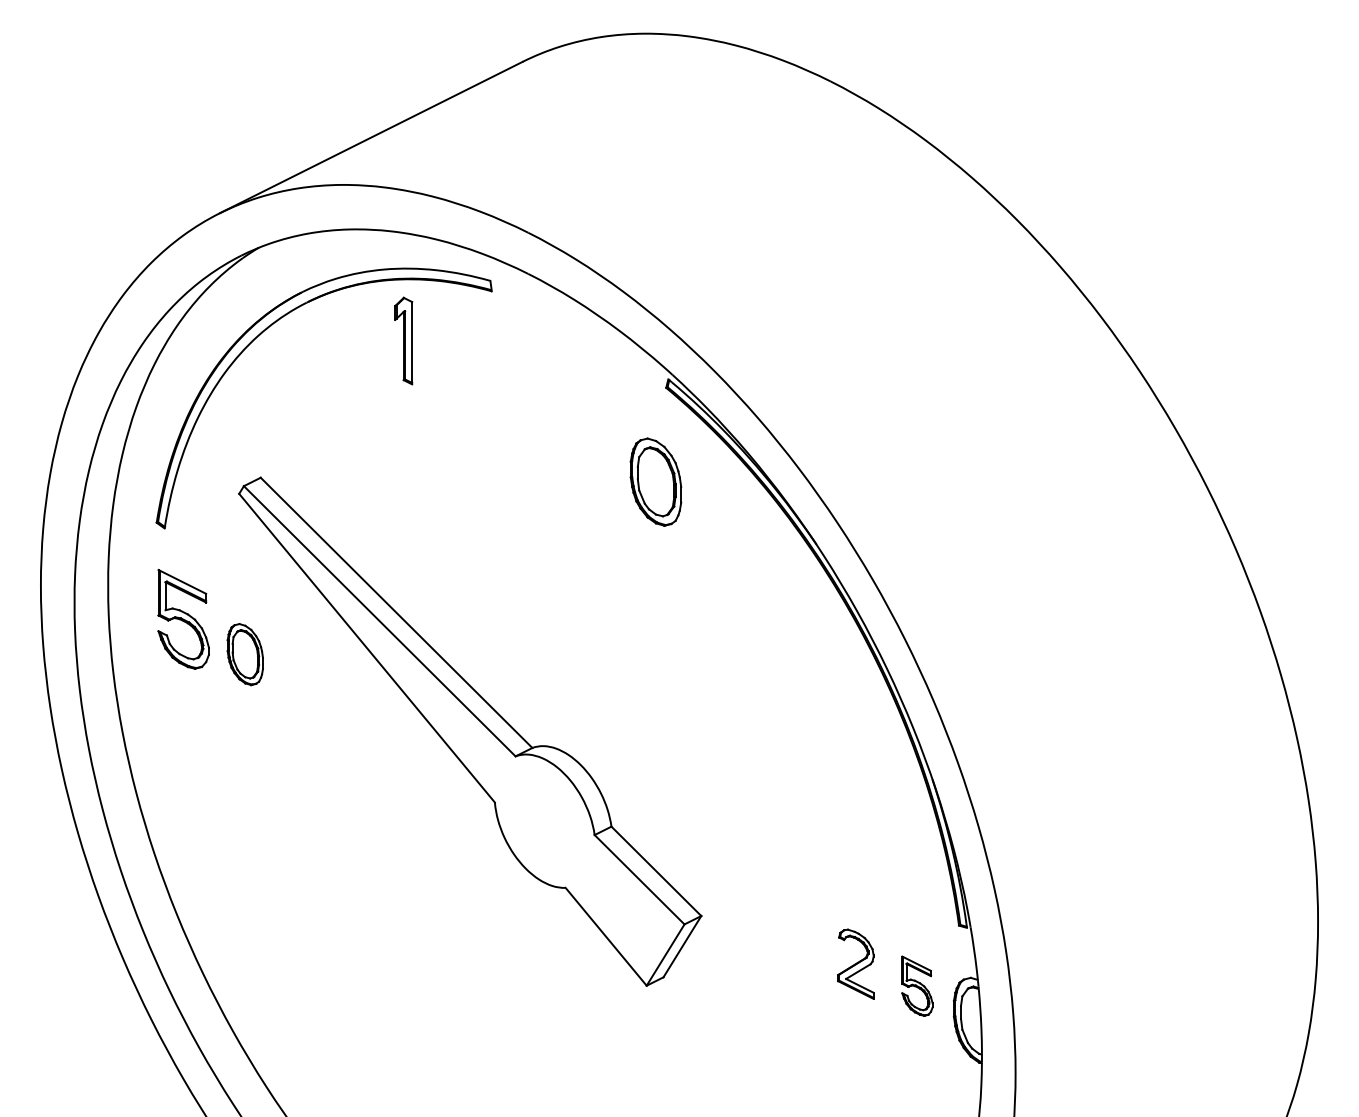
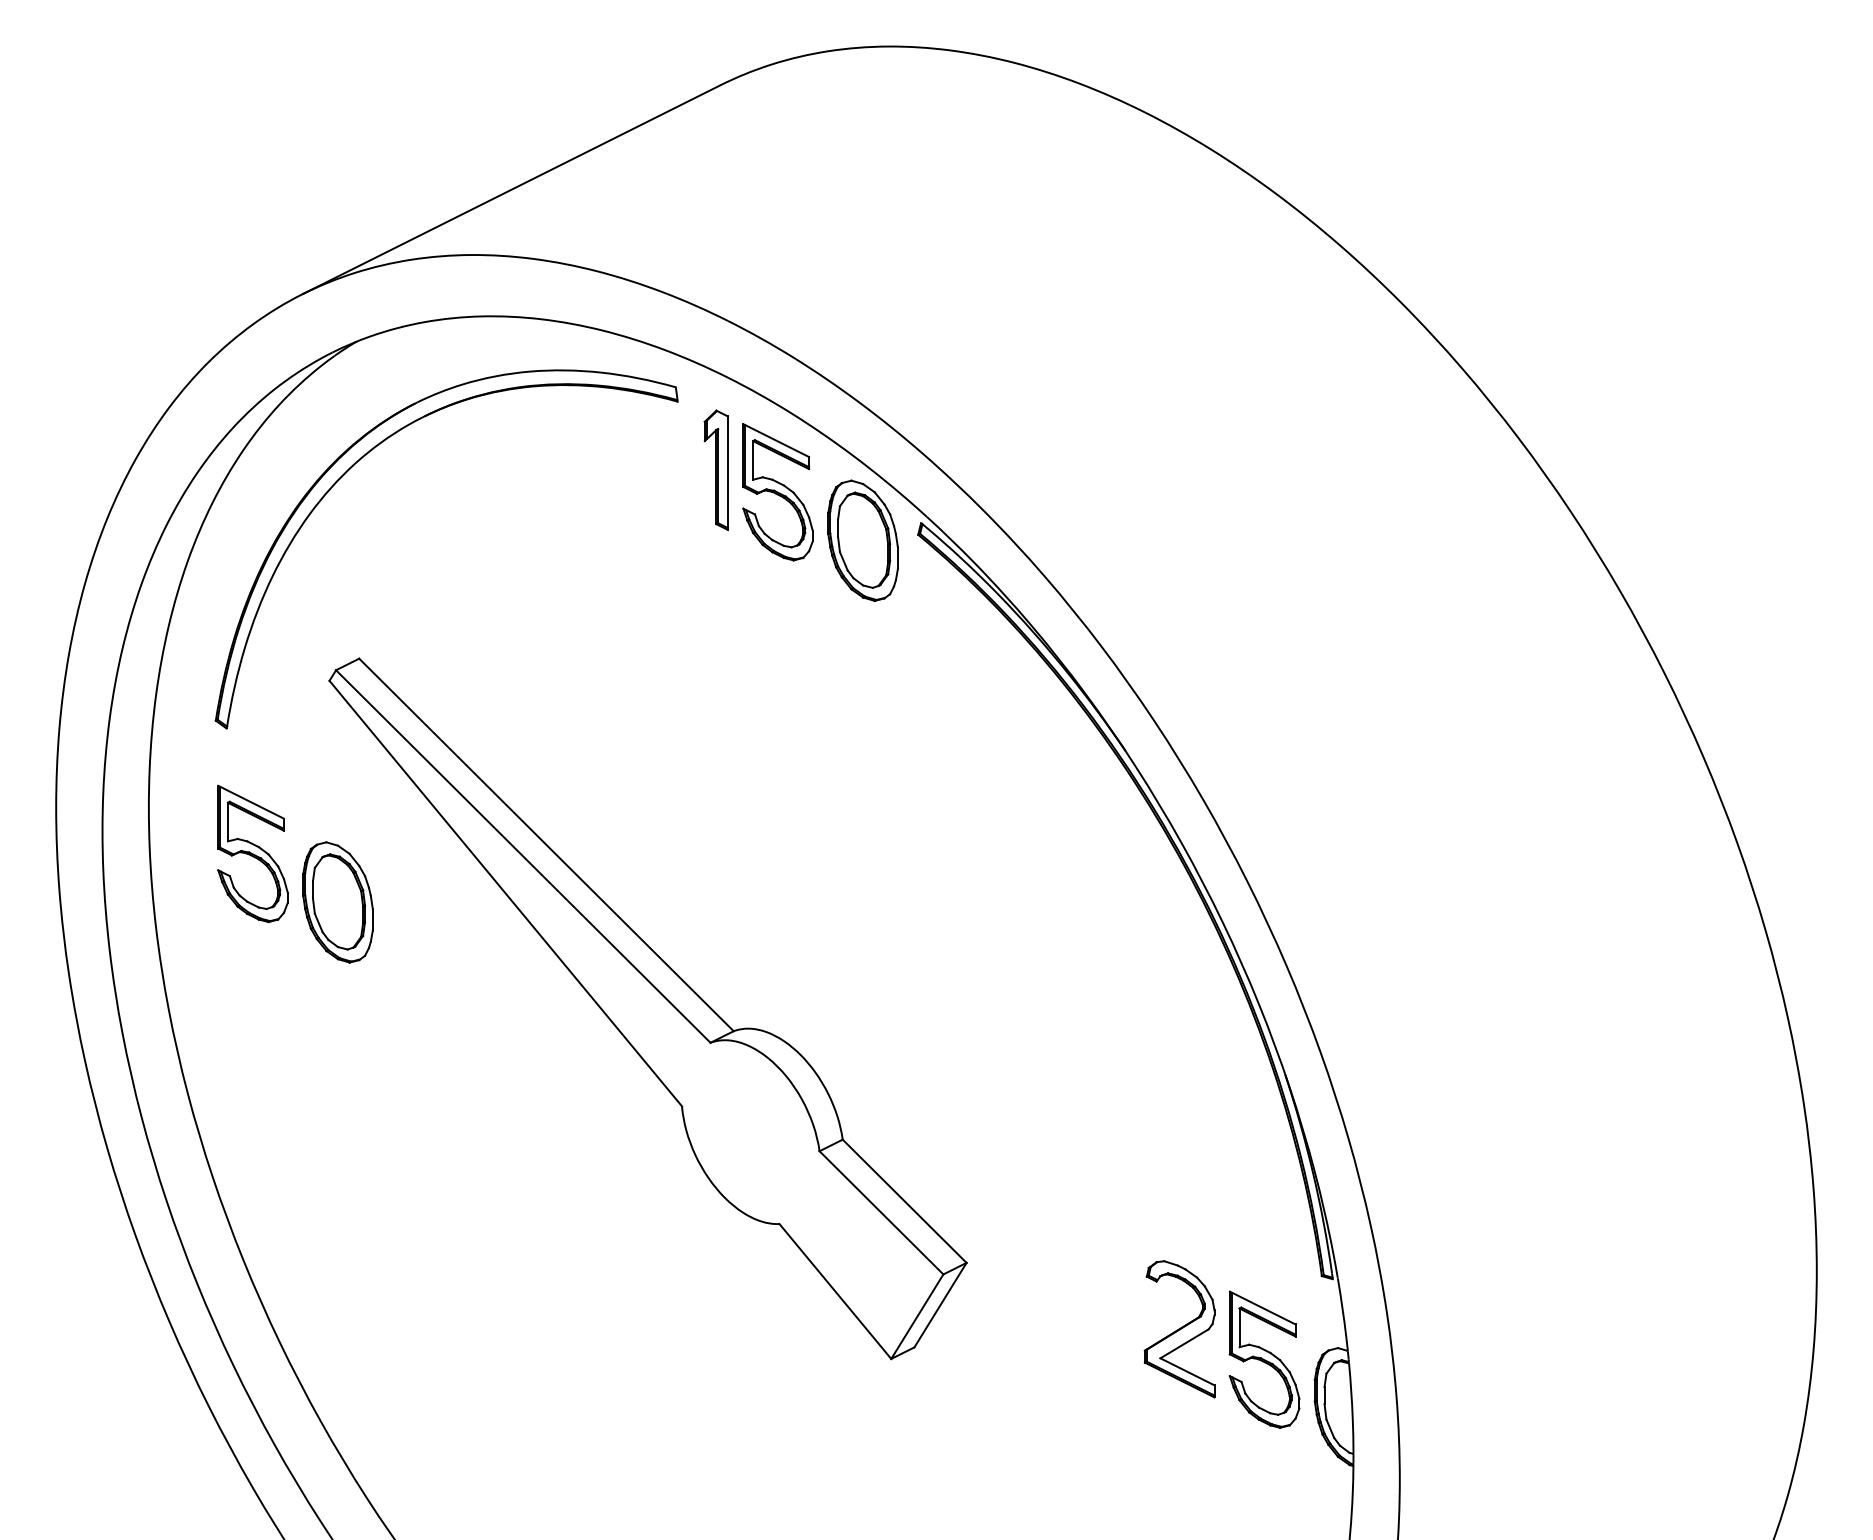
part: (403, 340) -> (715, 469), moved
part: (564, 357) -> (777, 492), added
part: (655, 481) -> (862, 540), moved
part: (244, 654) -> (337, 902), size x1.43
part: (855, 964) -> (1179, 1329), size x1.43
part: (917, 986) -> (1264, 1359), size x1.67

